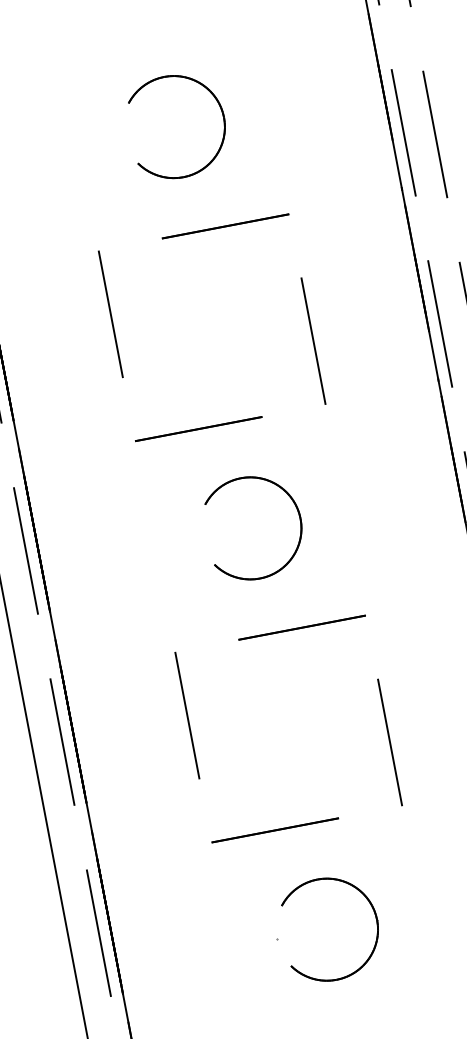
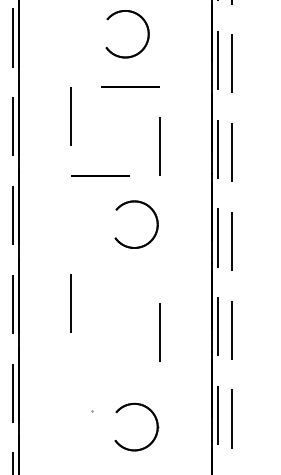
part: (221, 131) -> (146, 40), moved
part: (293, 506) -> (155, 218), moved
line: (302, 627) -> (130, 273), removed
line: (274, 828) -> (100, 361), removed
part: (369, 906) -> (155, 420), moved

